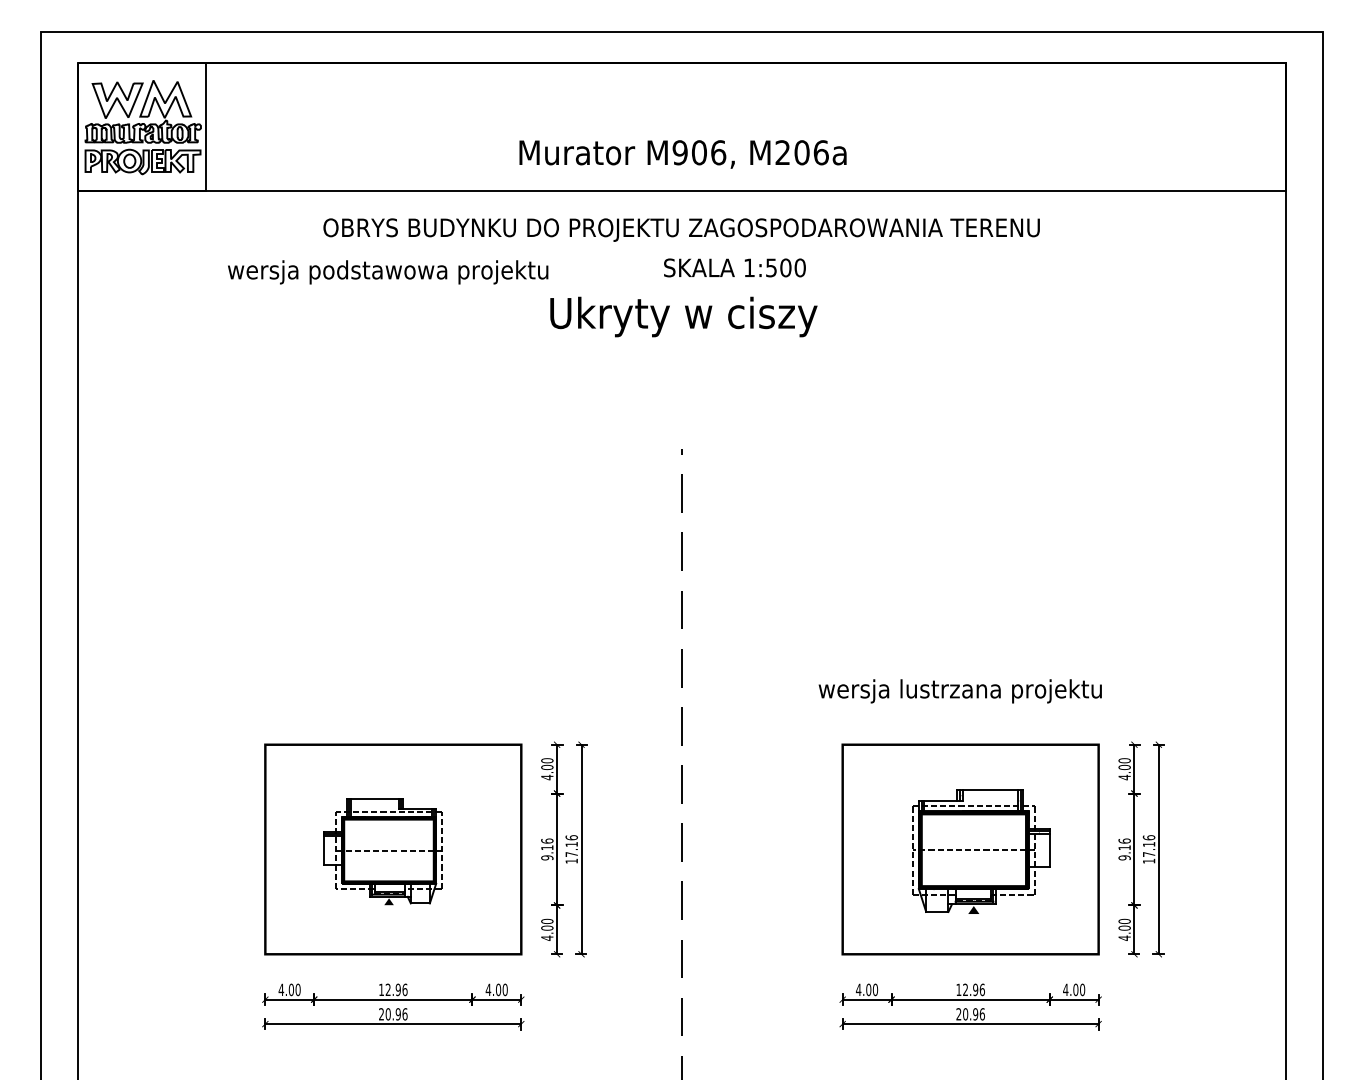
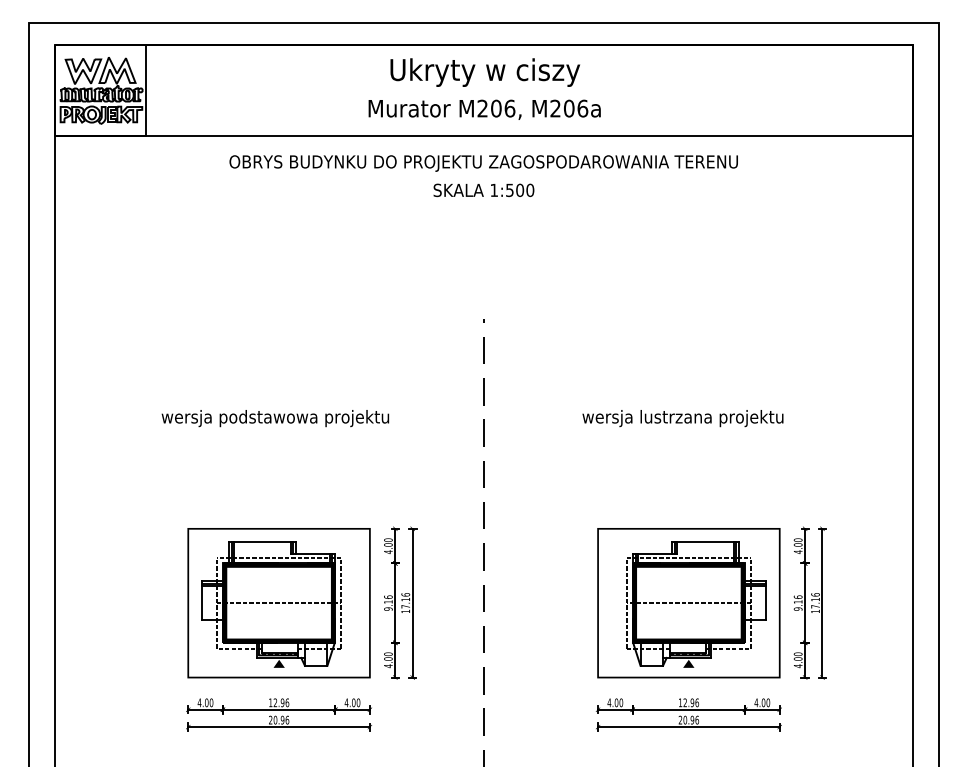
text: (679, 152) -> (482, 108), M906, -> M206,
text: (734, 267) -> (483, 190), moved
text: (388, 272) -> (275, 418), moved
text: (683, 316) -> (485, 72), moved
text: (959, 691) -> (682, 418), moved
part: (382, 851) -> (271, 604), size x1.67
part: (981, 851) -> (696, 604), size x1.43

